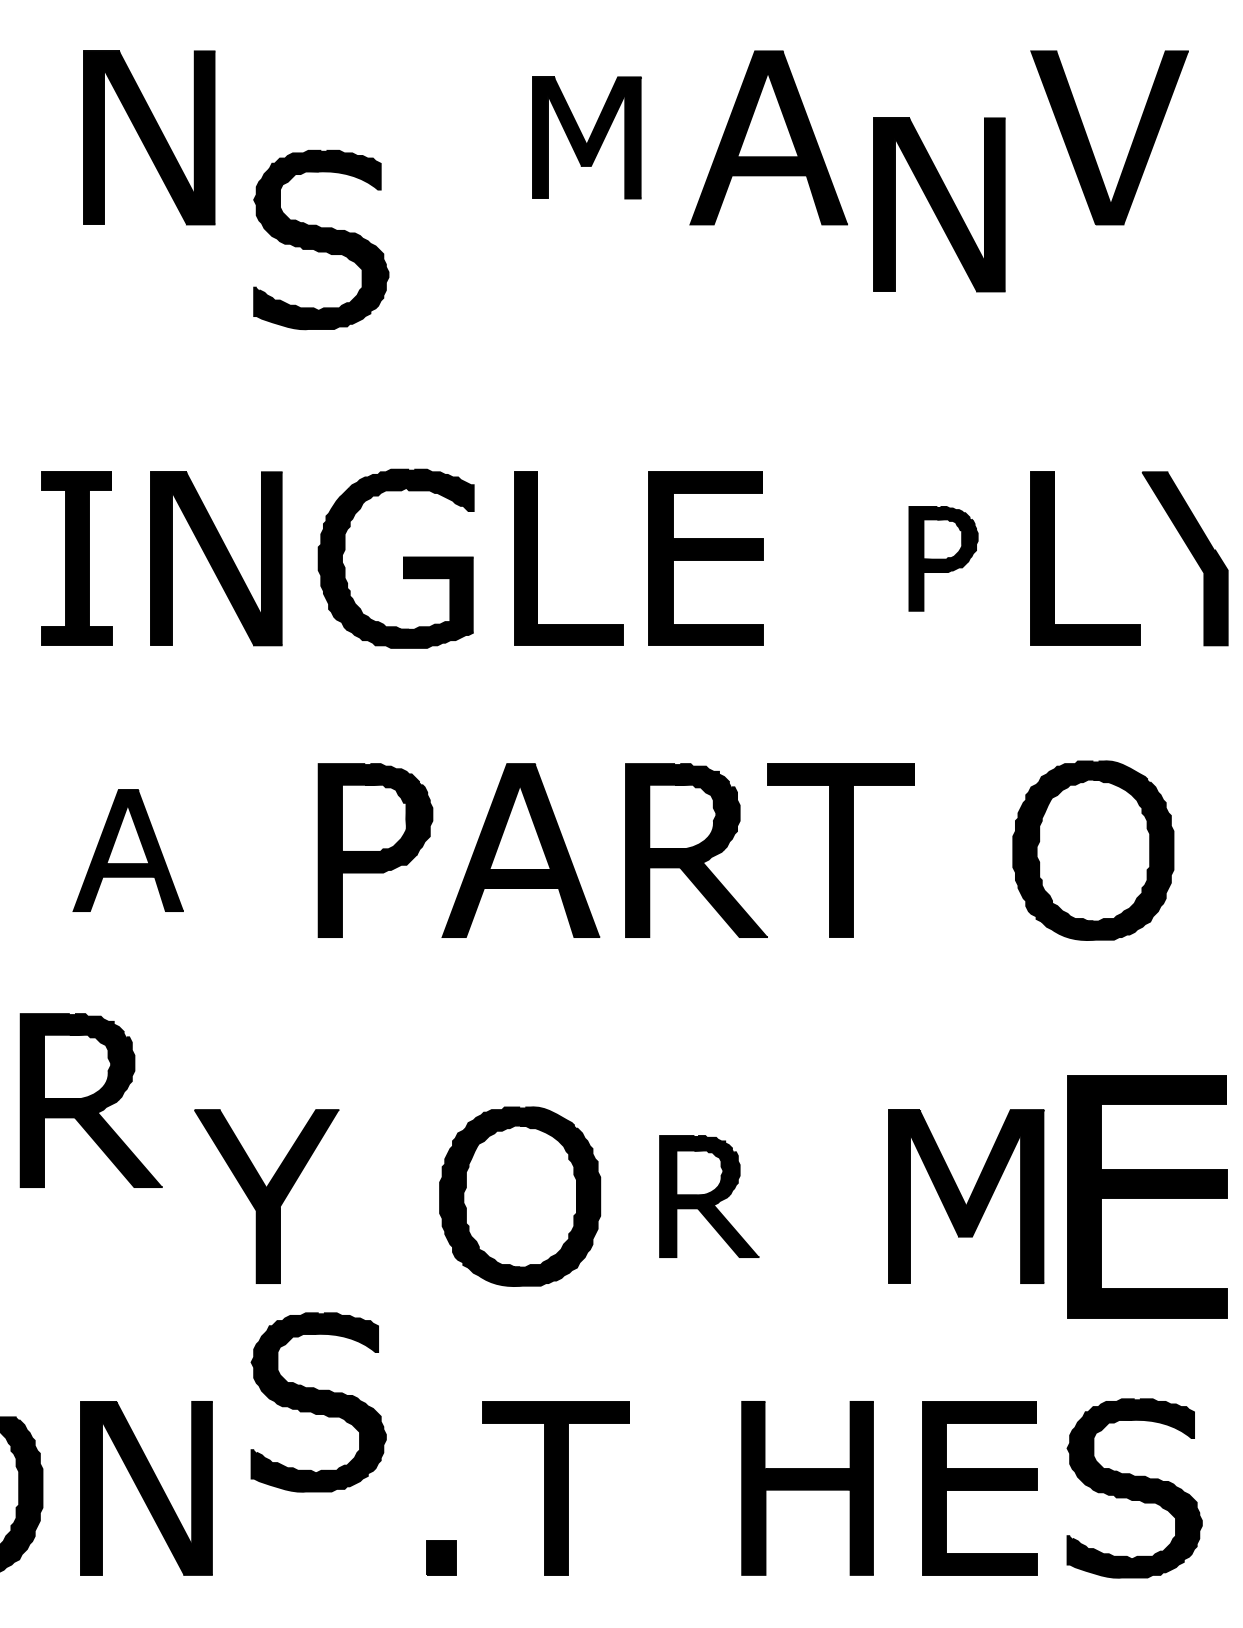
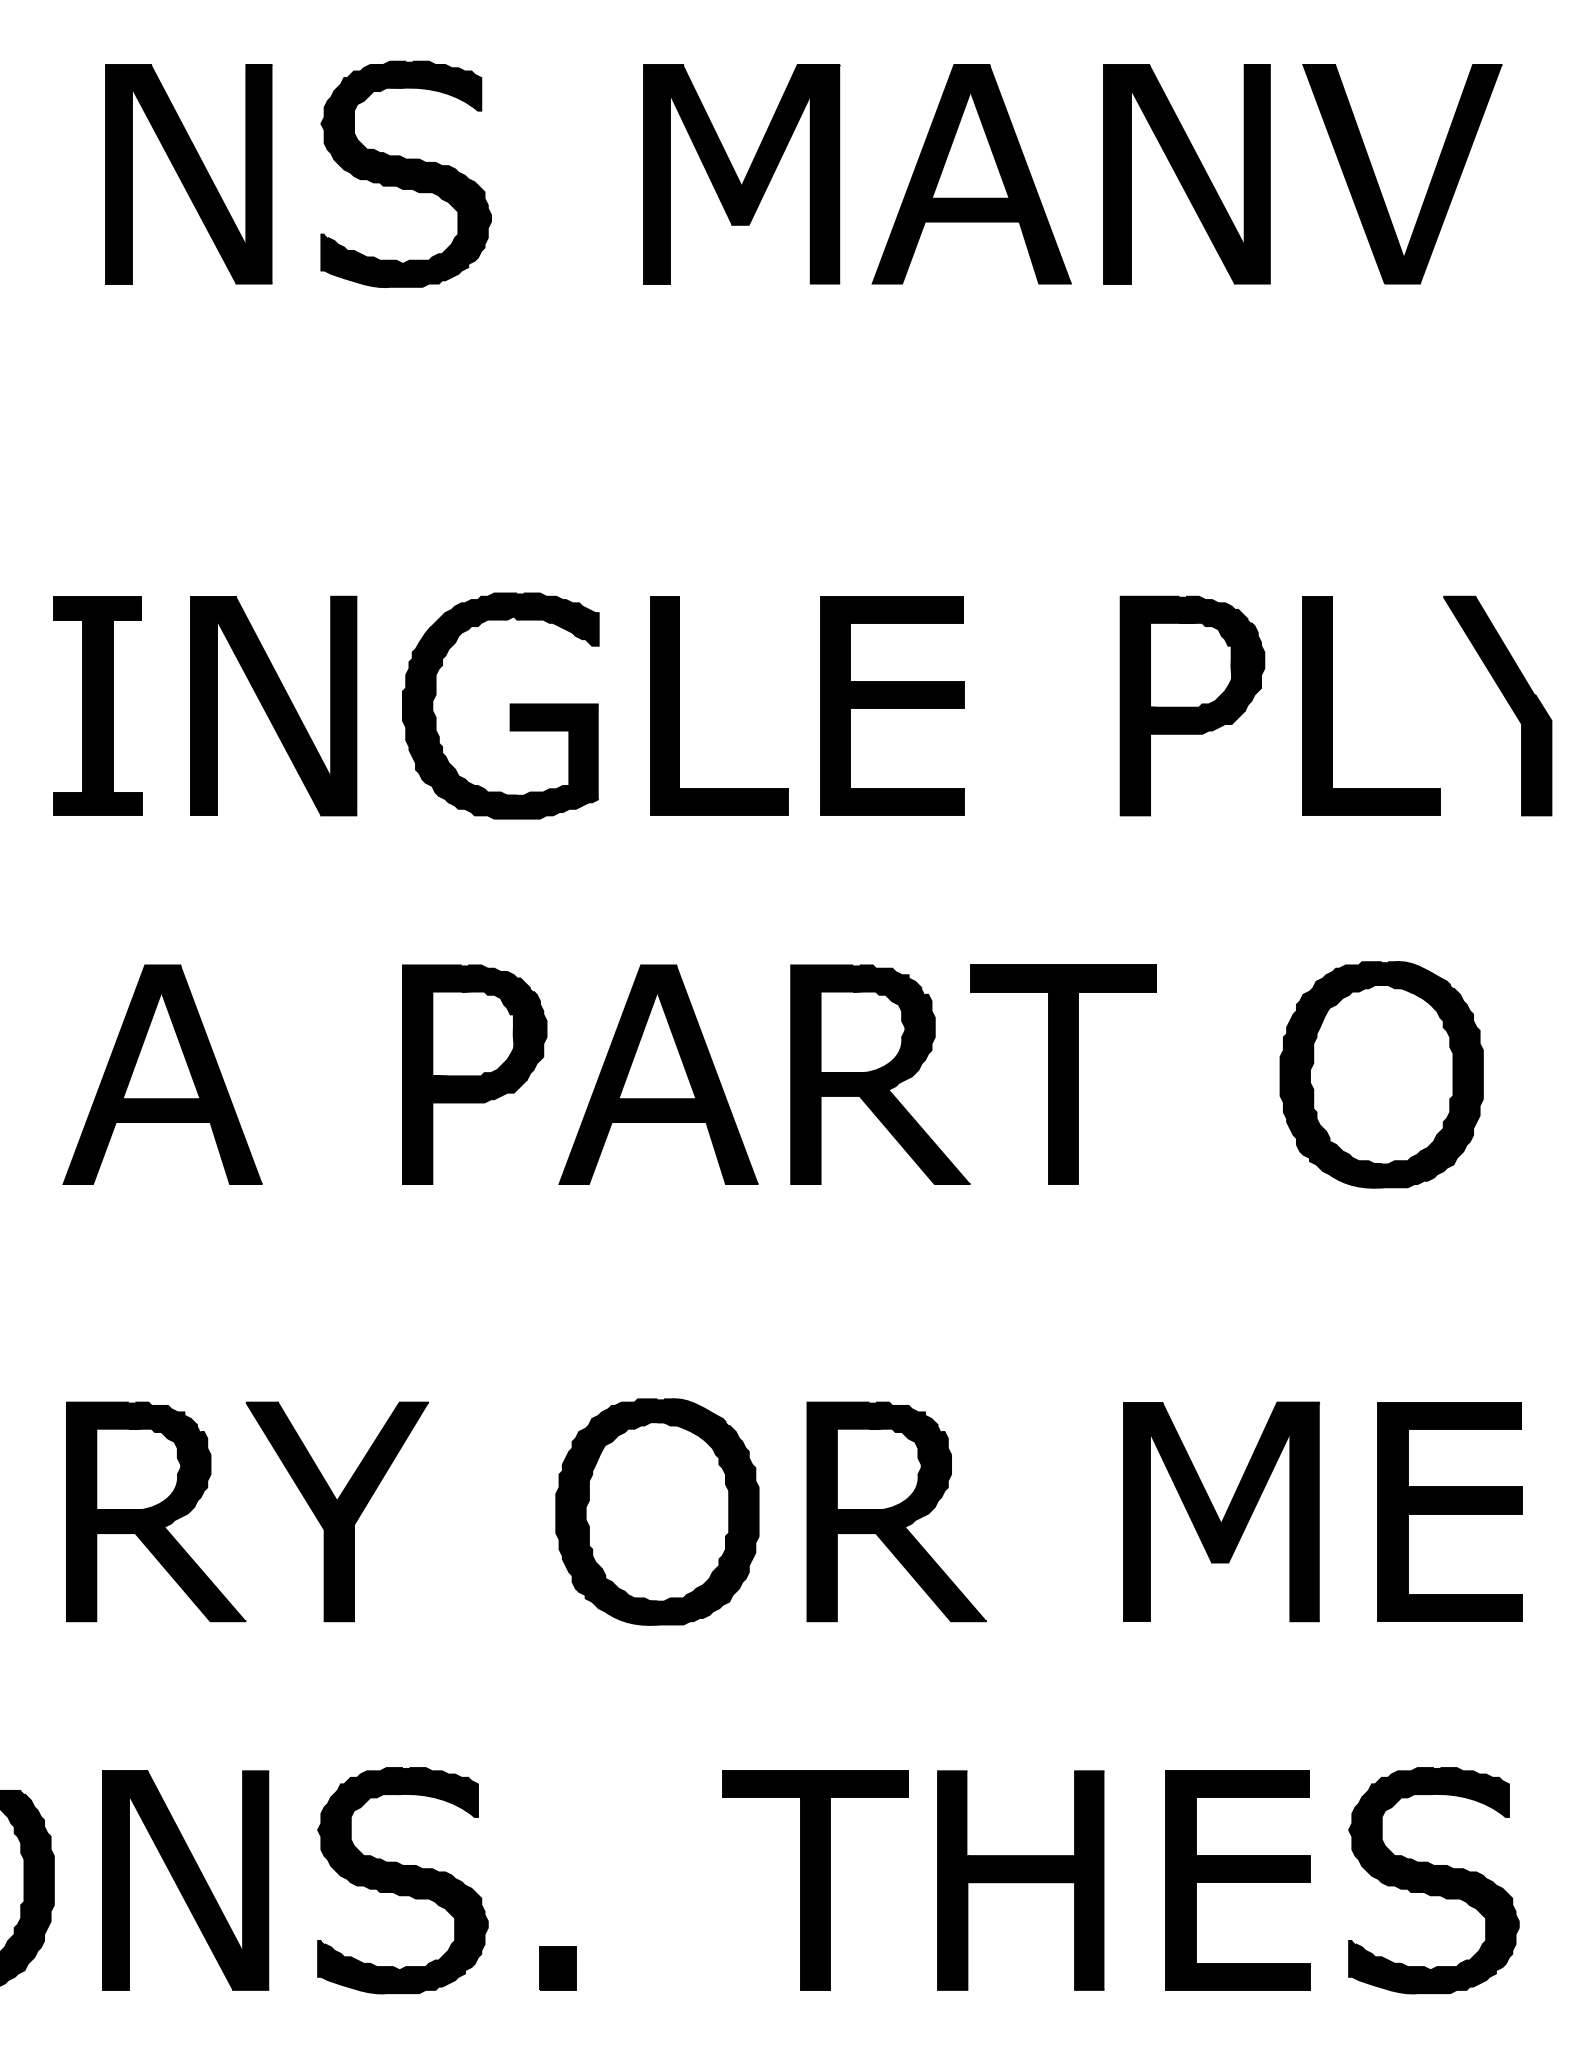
part: (587, 137) -> (742, 173), size x1.43
part: (939, 204) -> (1187, 173), moved
part: (321, 239) -> (406, 173), moved
part: (943, 558) -> (1192, 705), size x1.67
part: (128, 850) -> (162, 1074), size x1.43
part: (90, 1100) -> (155, 1511), moved
part: (709, 1196) -> (896, 1511), size x1.43
part: (1147, 1196) -> (1450, 1511), size x0.71
part: (318, 1402) -> (402, 1880), moved
part: (555, 1488) -> (814, 1880), moved

